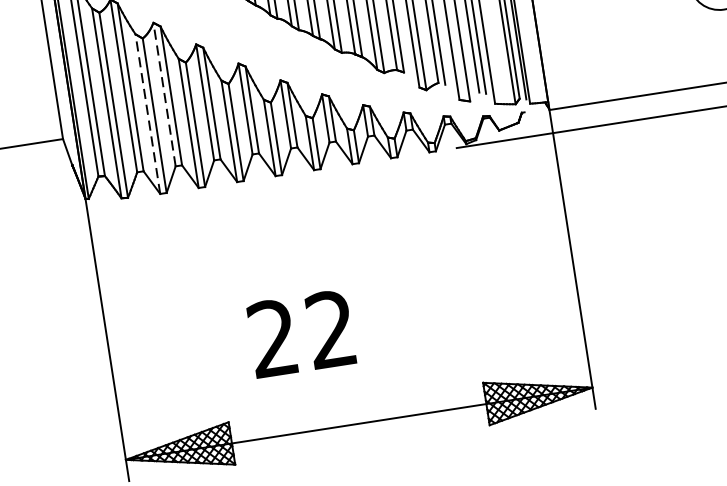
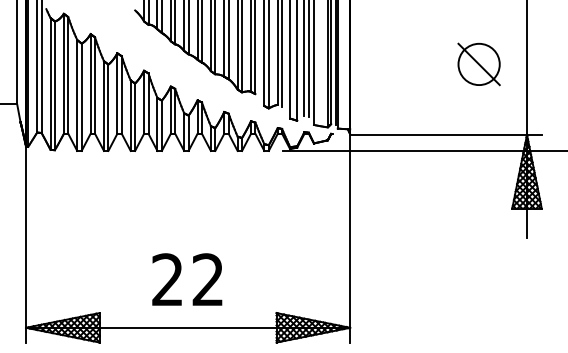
line: (164, 93) -> (90, 83), dashed -> solid
line: (148, 112) -> (77, 94), dashed -> solid
text: (301, 333) -> (187, 279), moved

